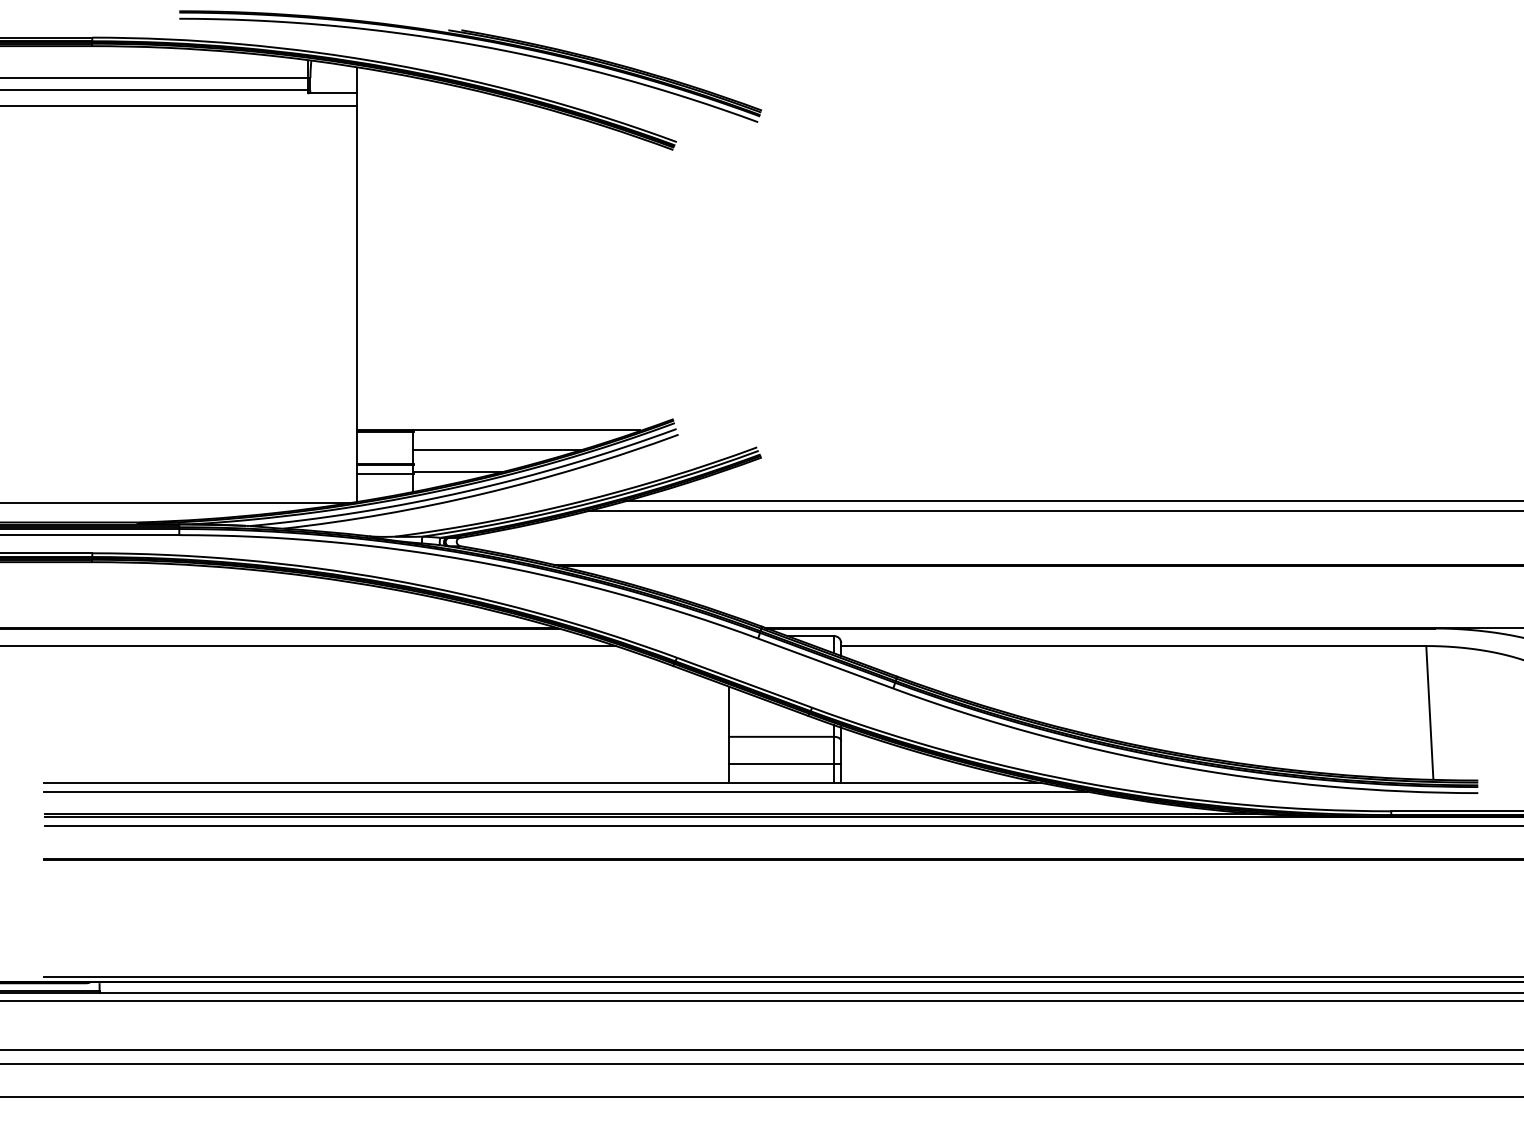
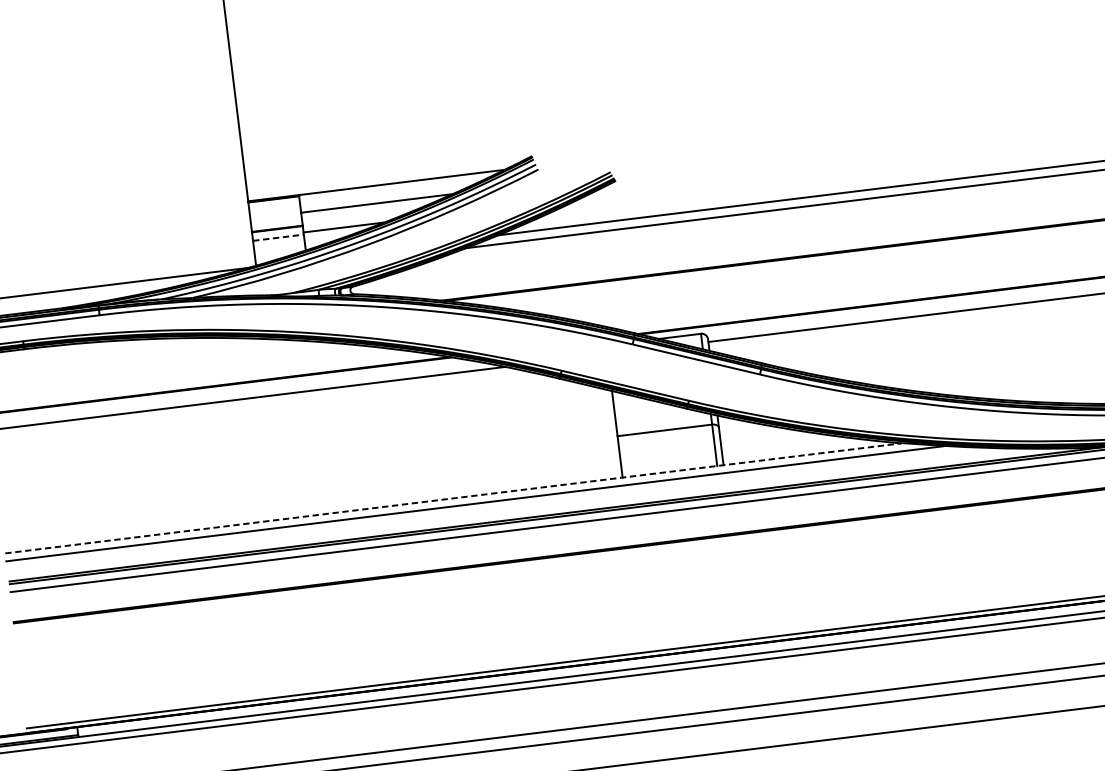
line: (385, 474) -> (278, 237), solid -> dashed
line: (785, 763) -> (671, 454), removed
line: (542, 782) -> (454, 498), solid -> dashed

